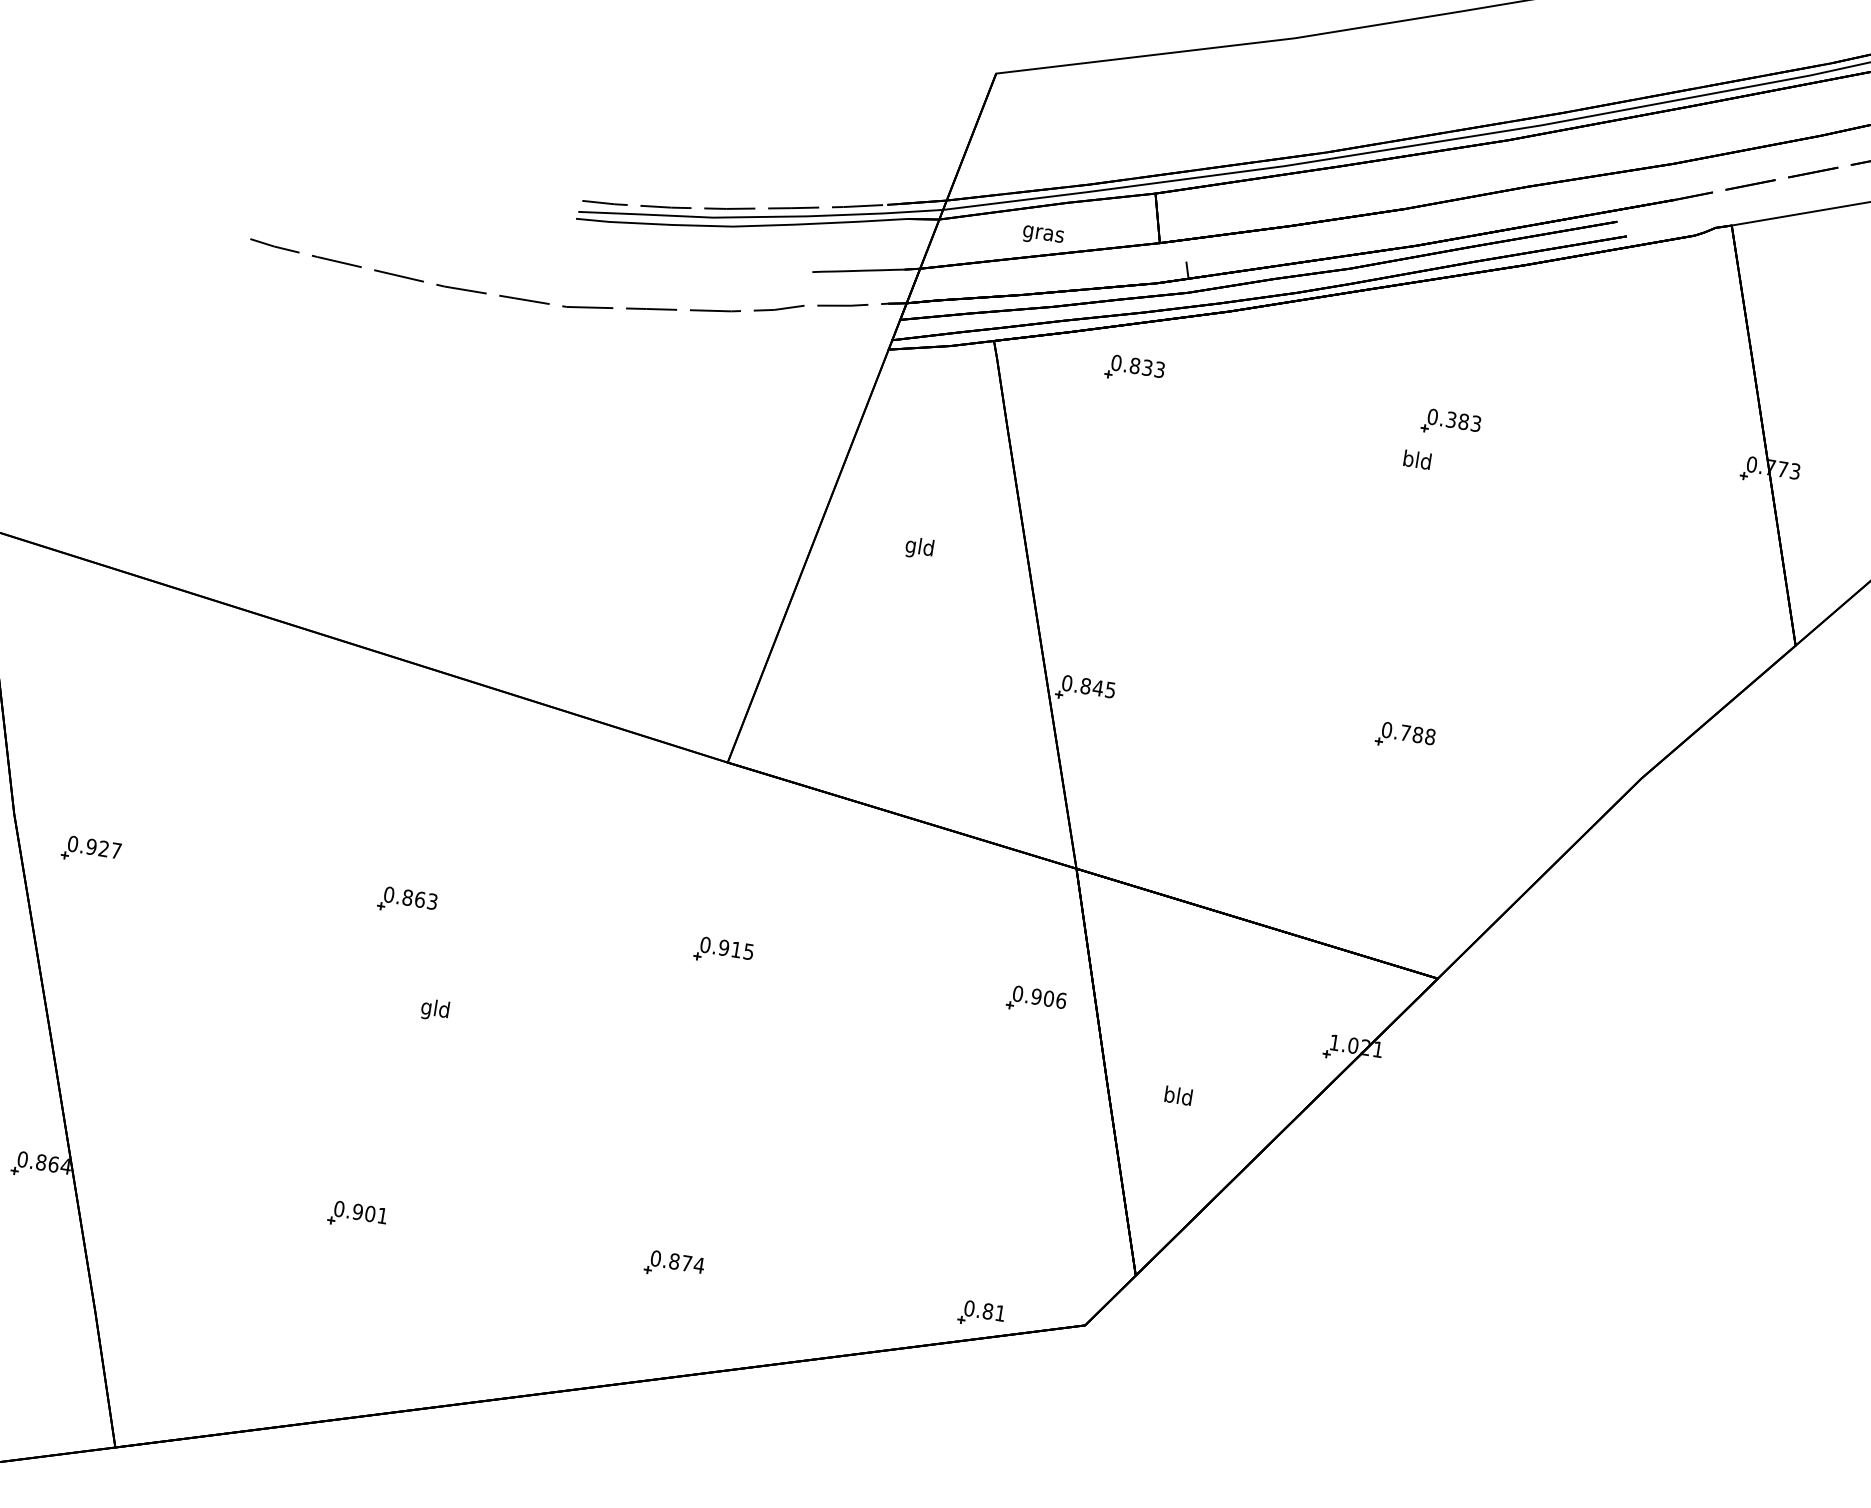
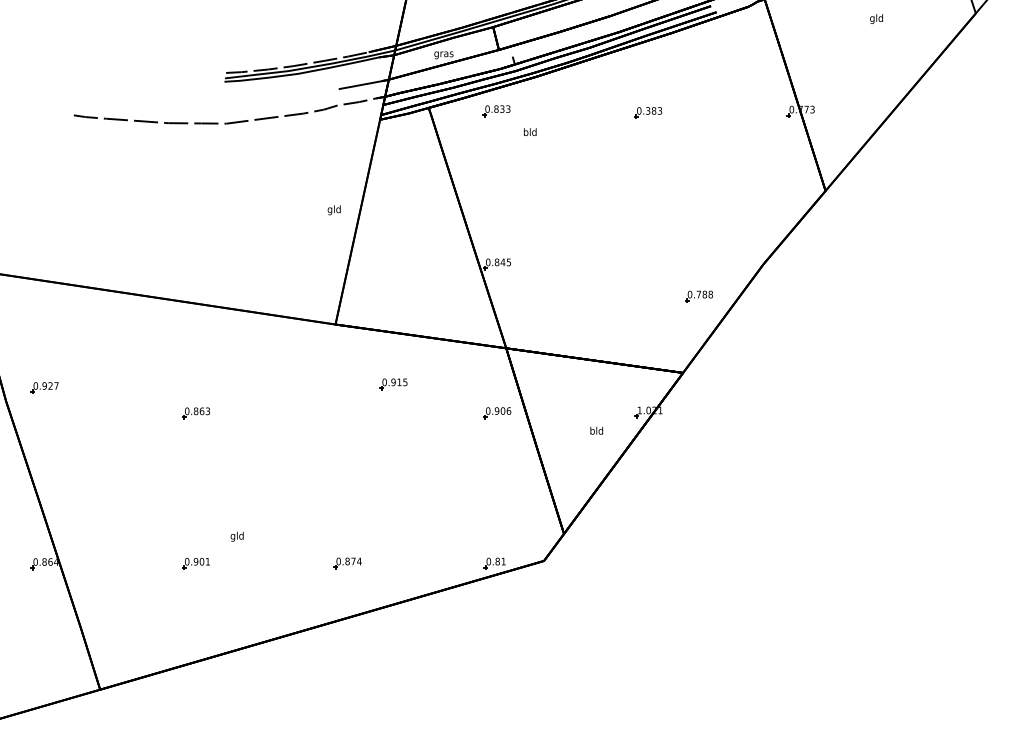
text: (1418, 458) -> (530, 131), moved
text: (917, 548) -> (333, 210), moved
part: (1404, 736) -> (698, 296), moved
part: (90, 850) -> (44, 387), moved
part: (723, 952) -> (393, 384), moved
text: (433, 1009) -> (236, 536), moved
text: (1178, 1095) -> (596, 430), moved

